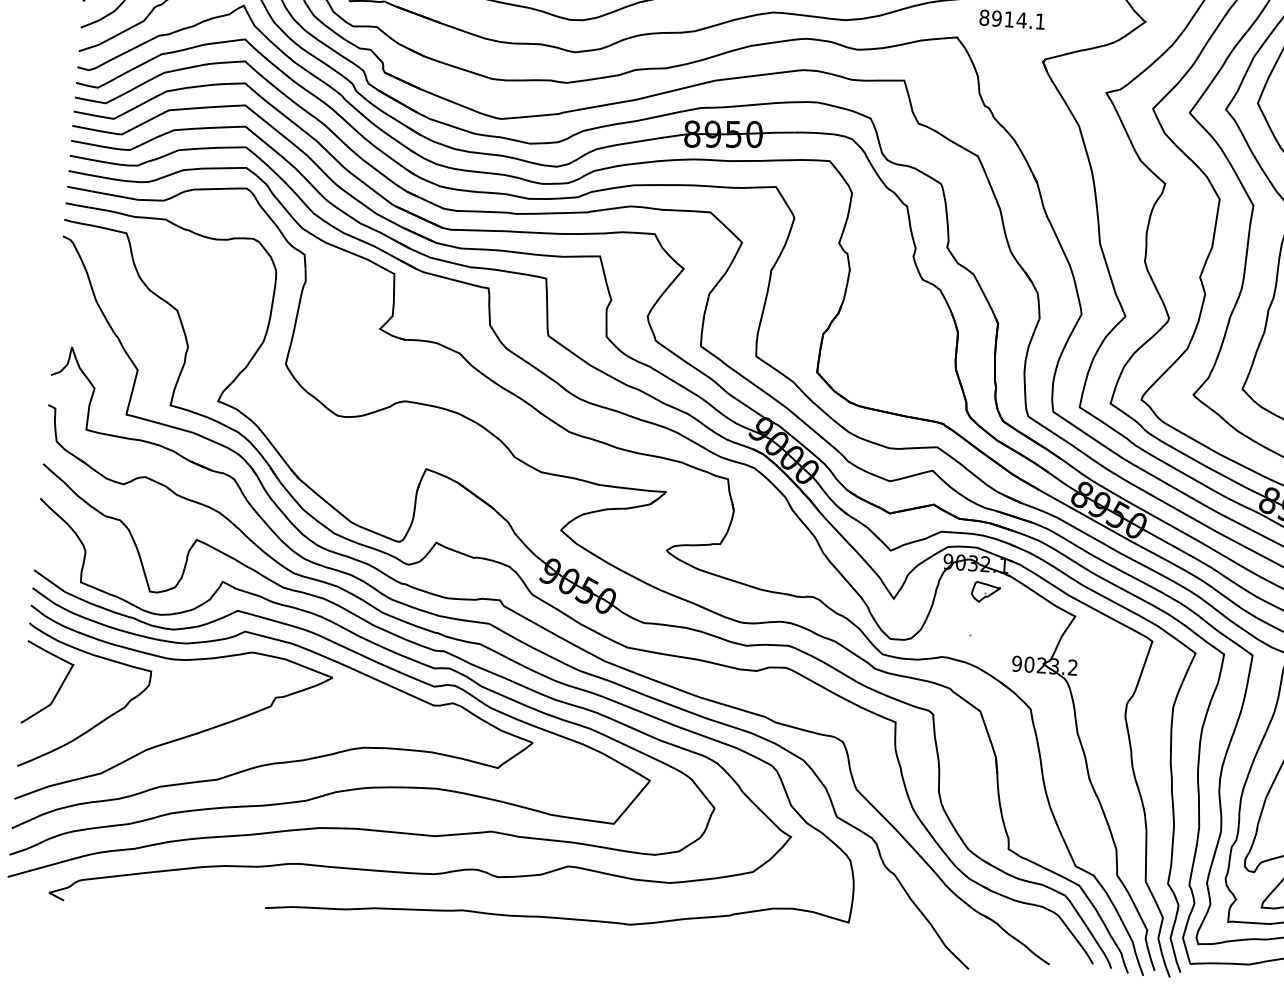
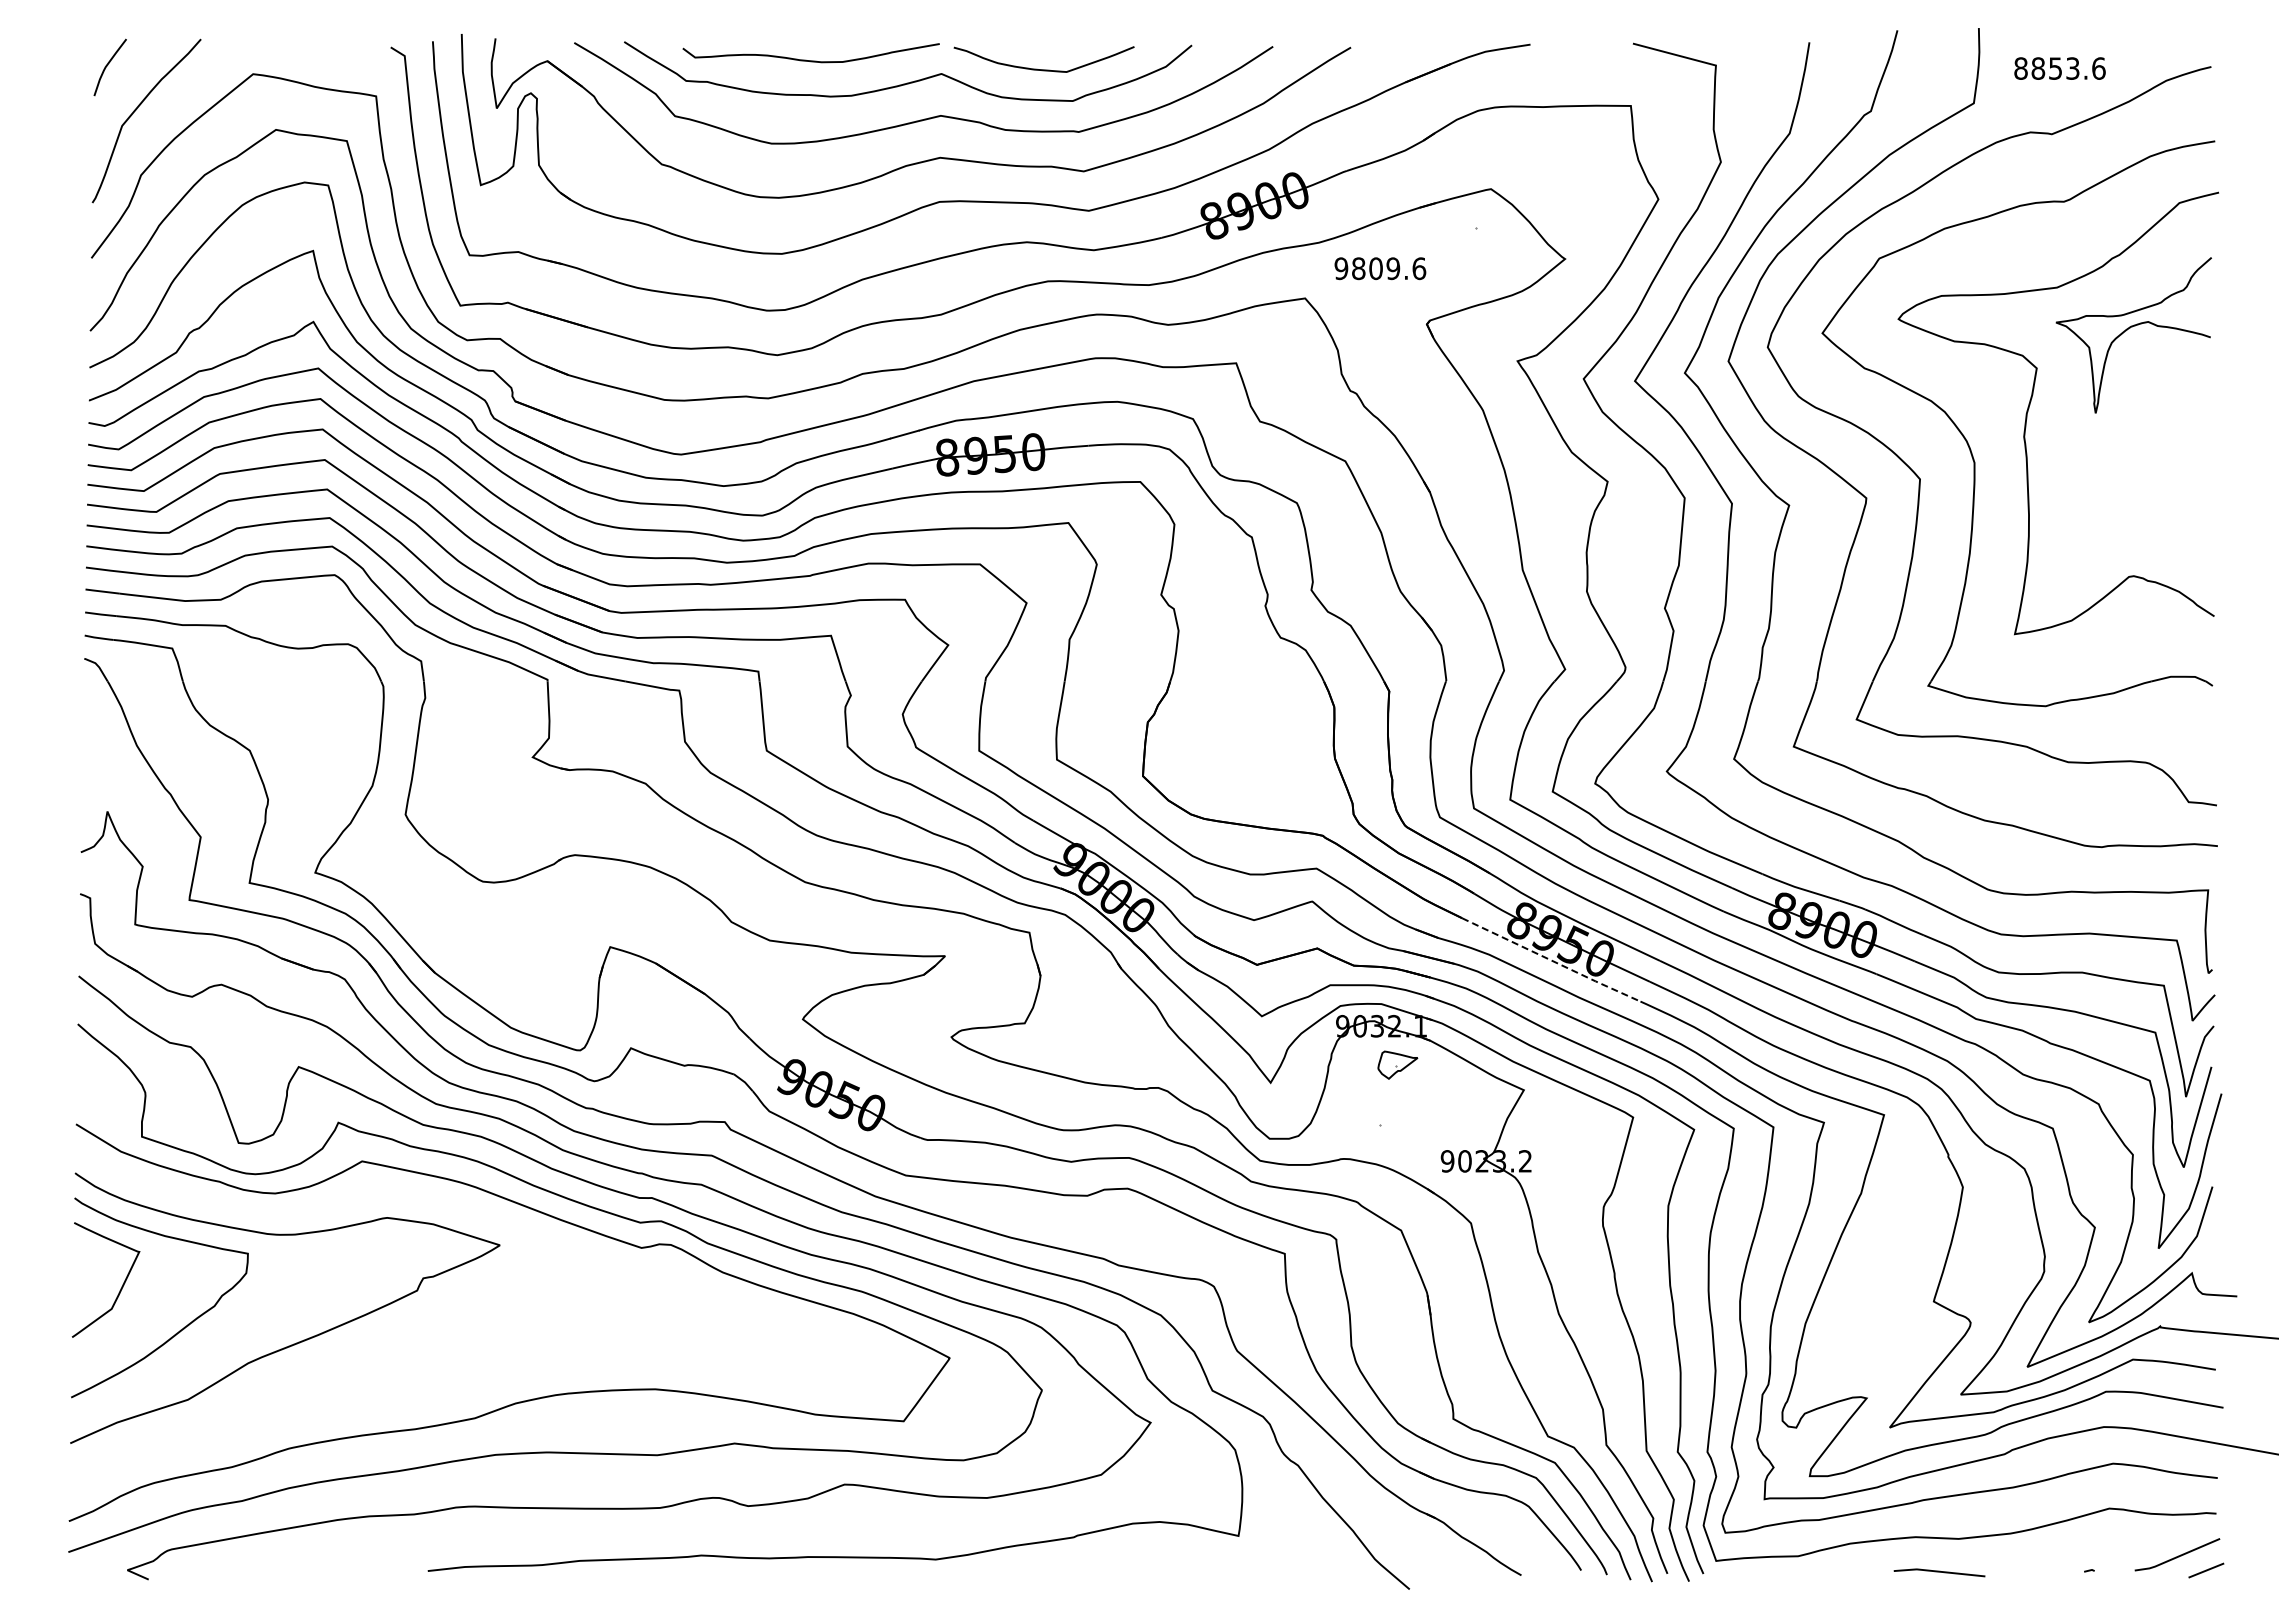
text: (1012, 19) -> (1380, 268), 8914.1 -> 9809.6
line: (1101, 524) -> (1551, 960), solid -> dashed
curve: (278, 762) -> (432, 1367), removed

